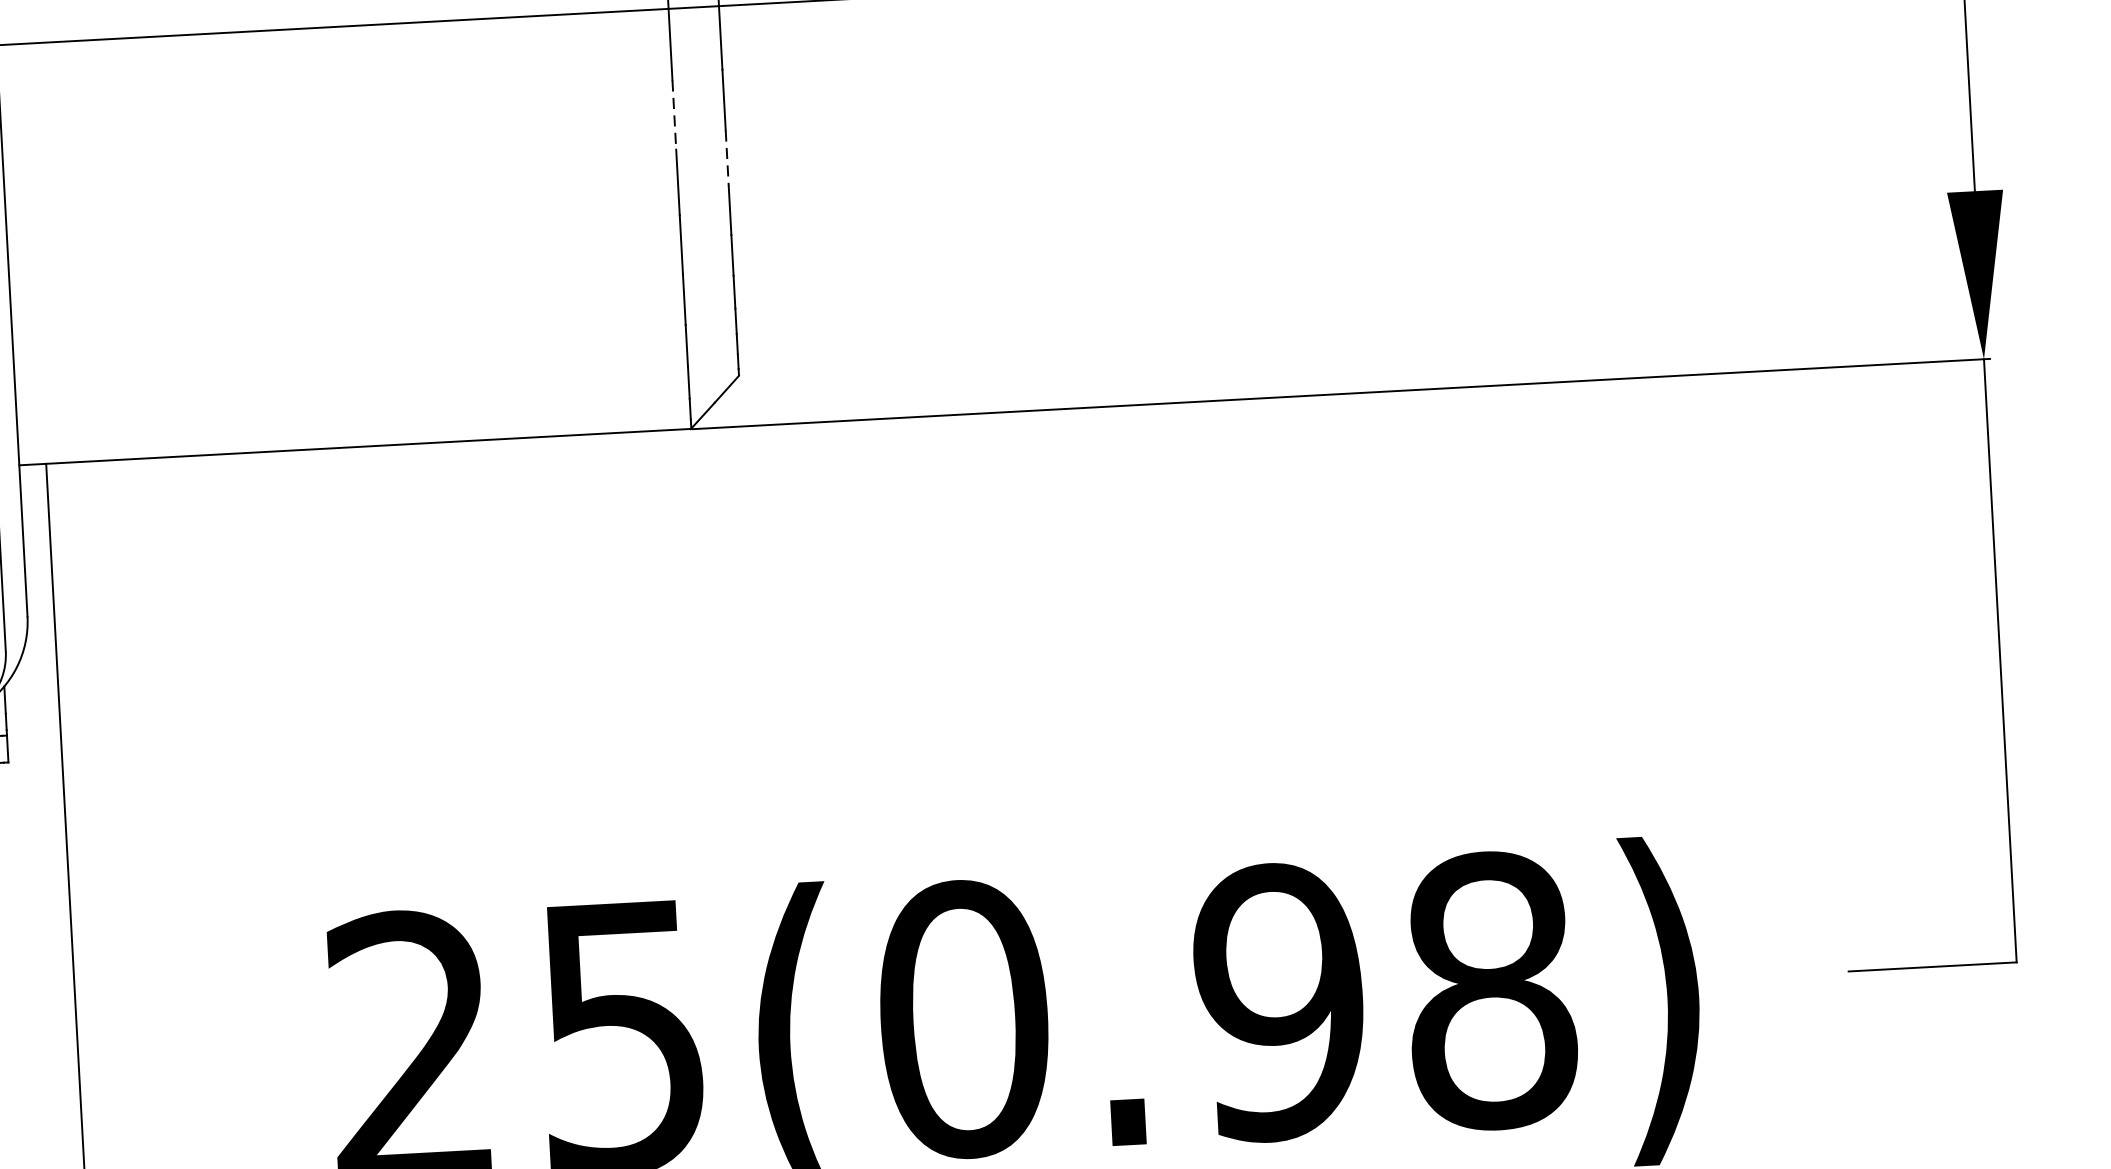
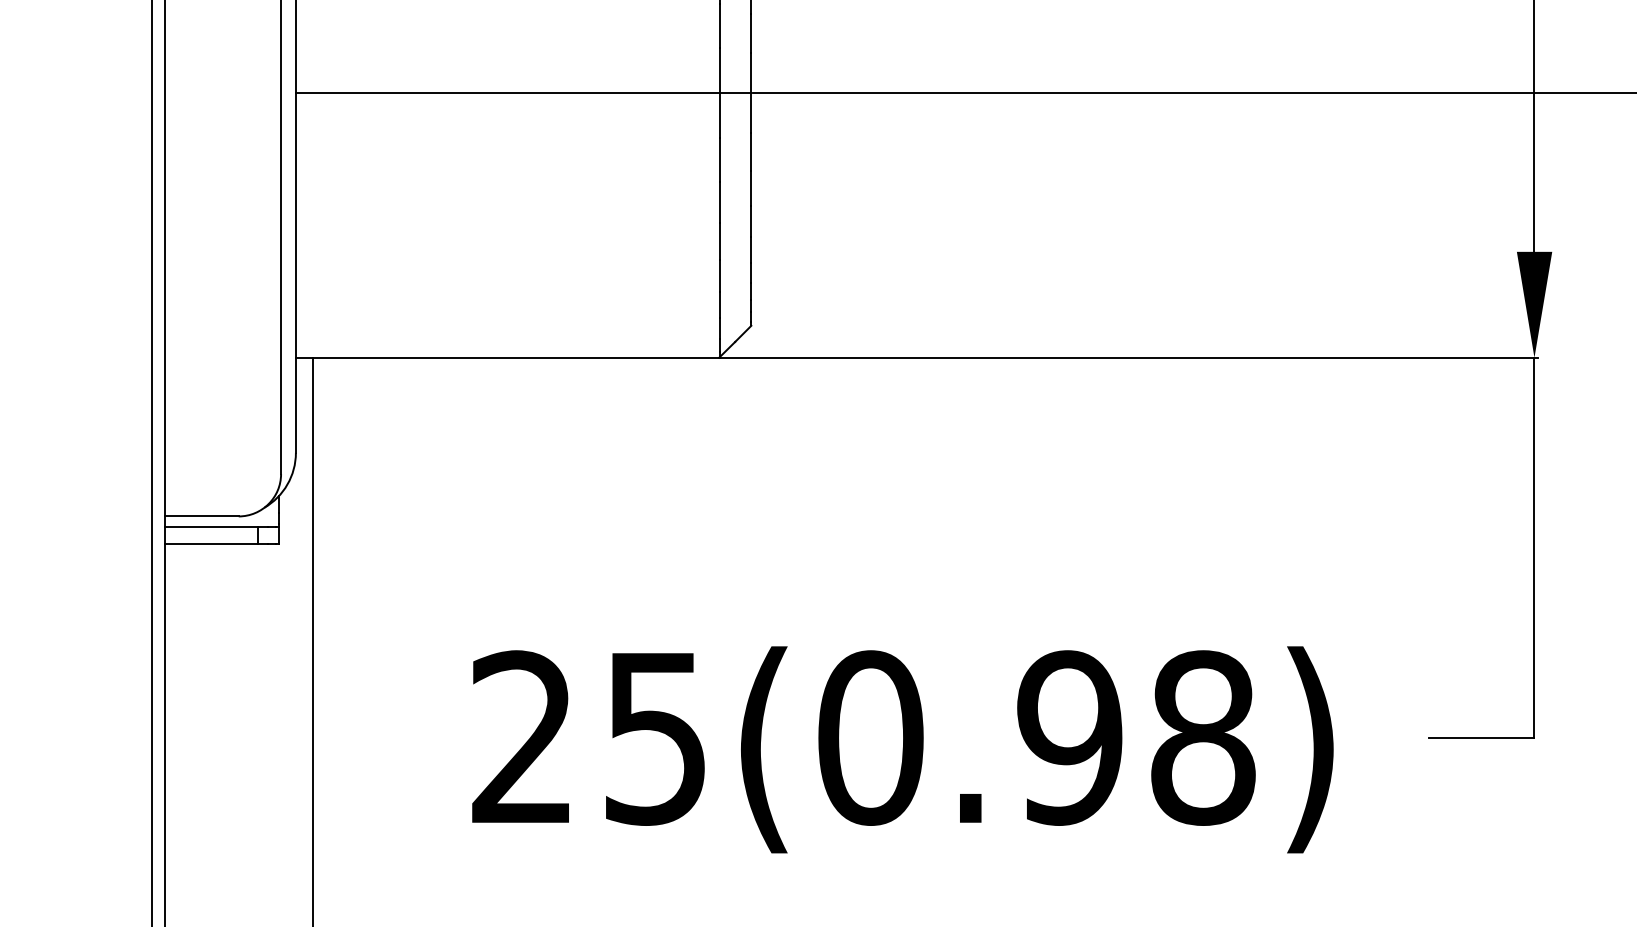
line: (674, 114) -> (719, 159), dashed -> solid
line: (727, 157) -> (751, 188), dashed -> solid

